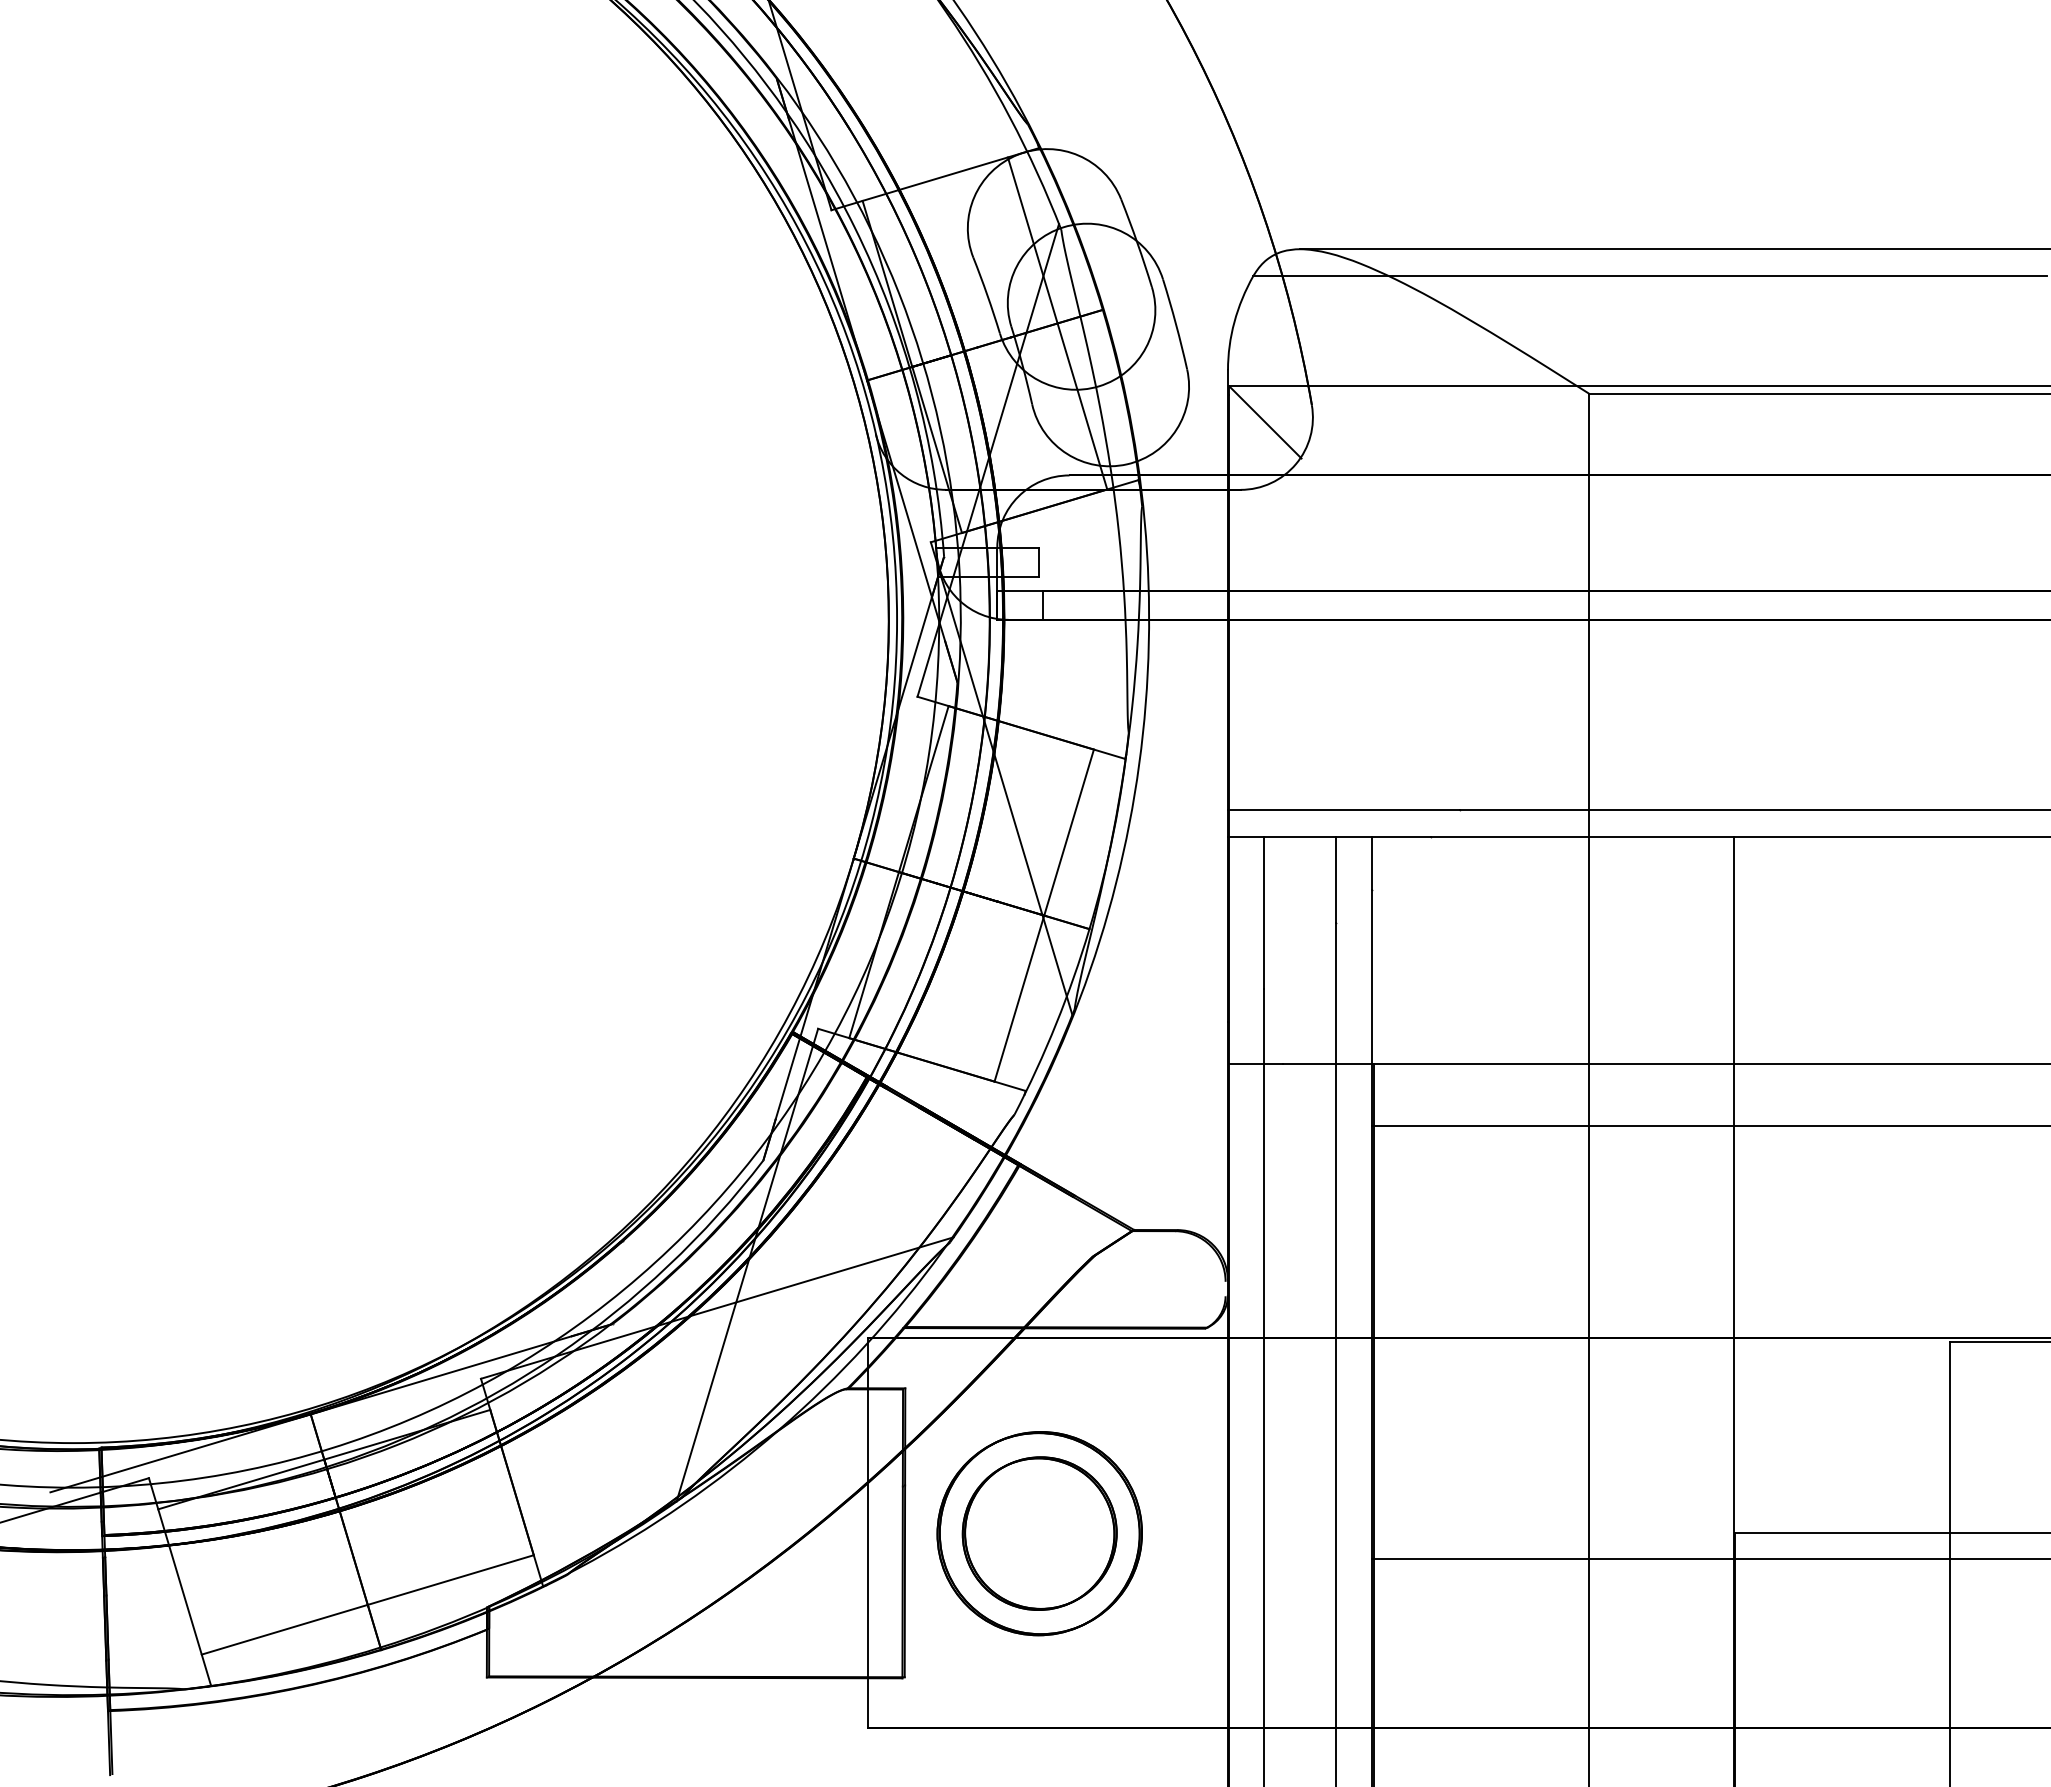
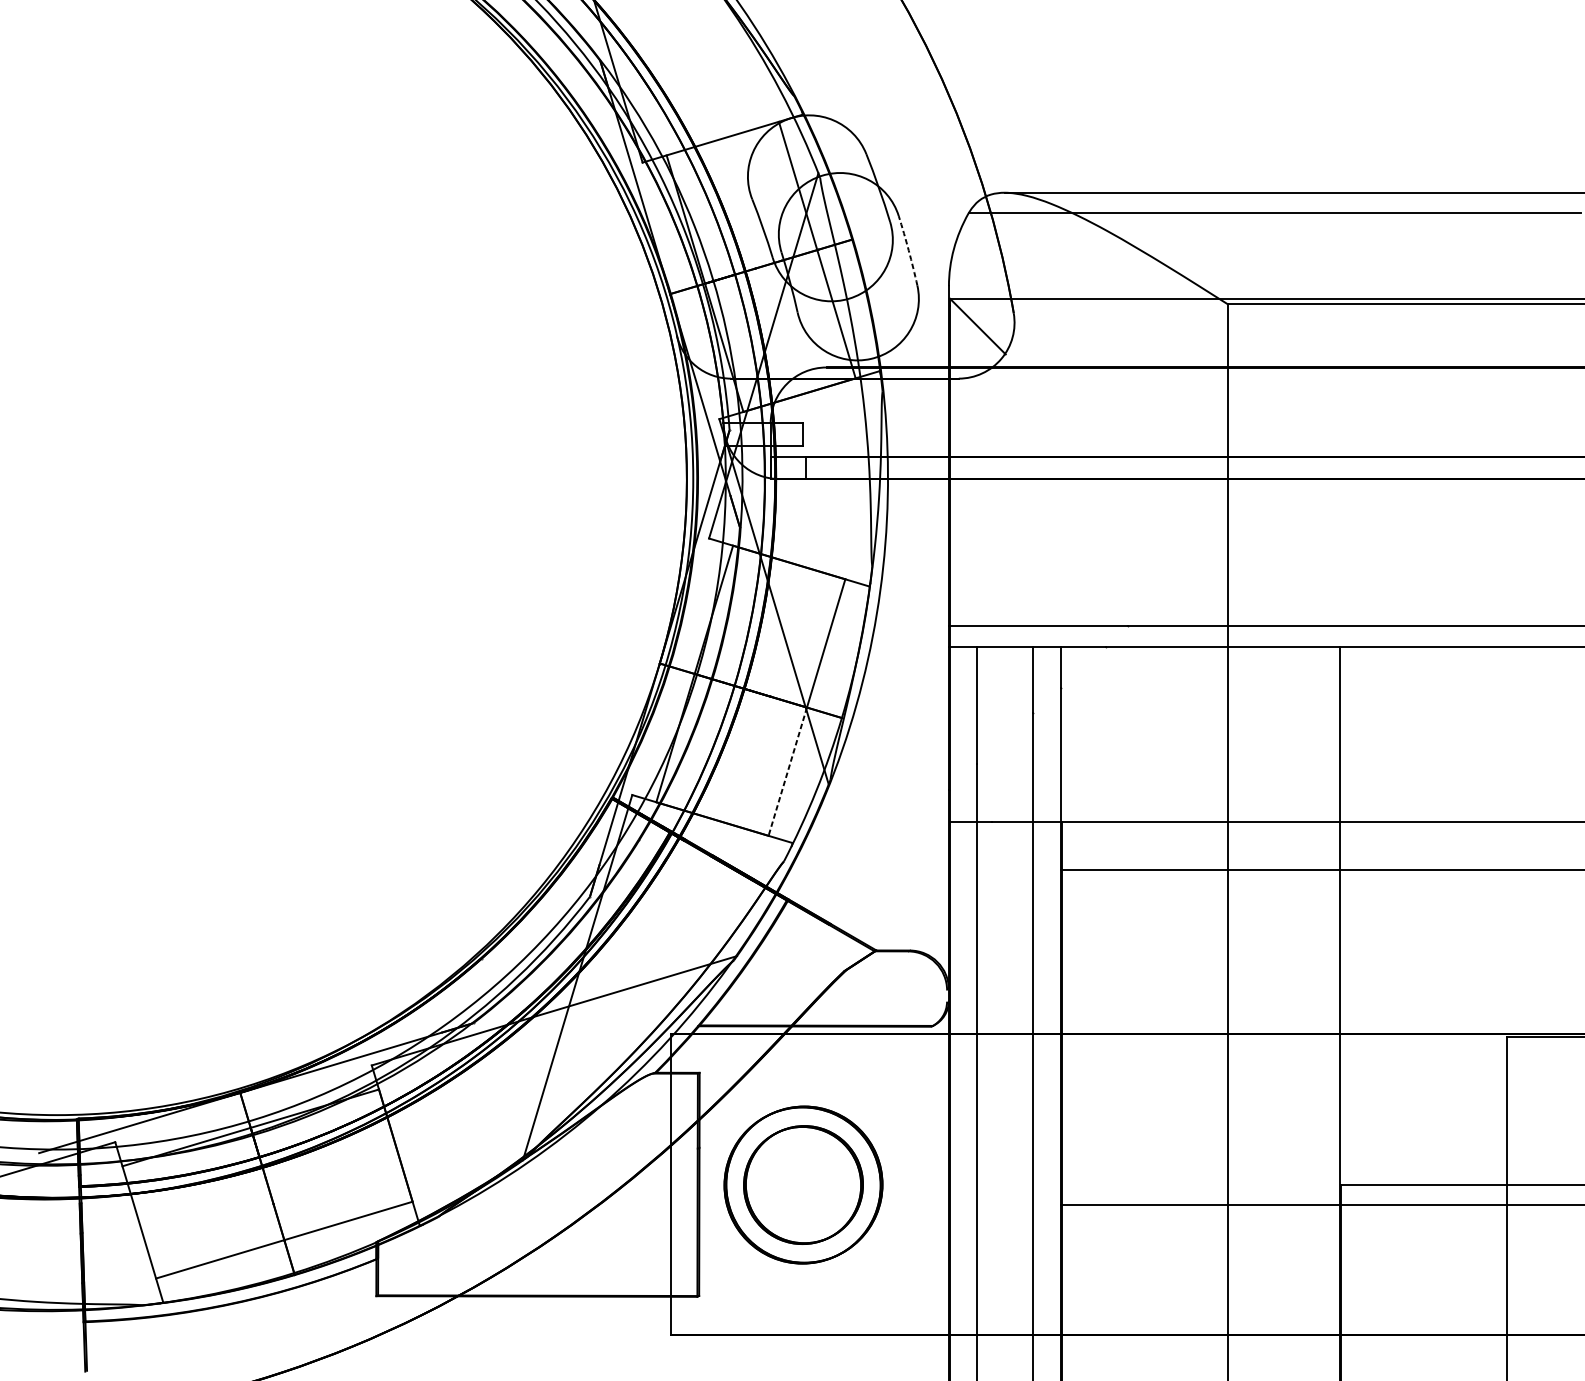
arc: (1176, 324) -> (909, 250), solid -> dashed
line: (1019, 998) -> (787, 771), solid -> dashed

